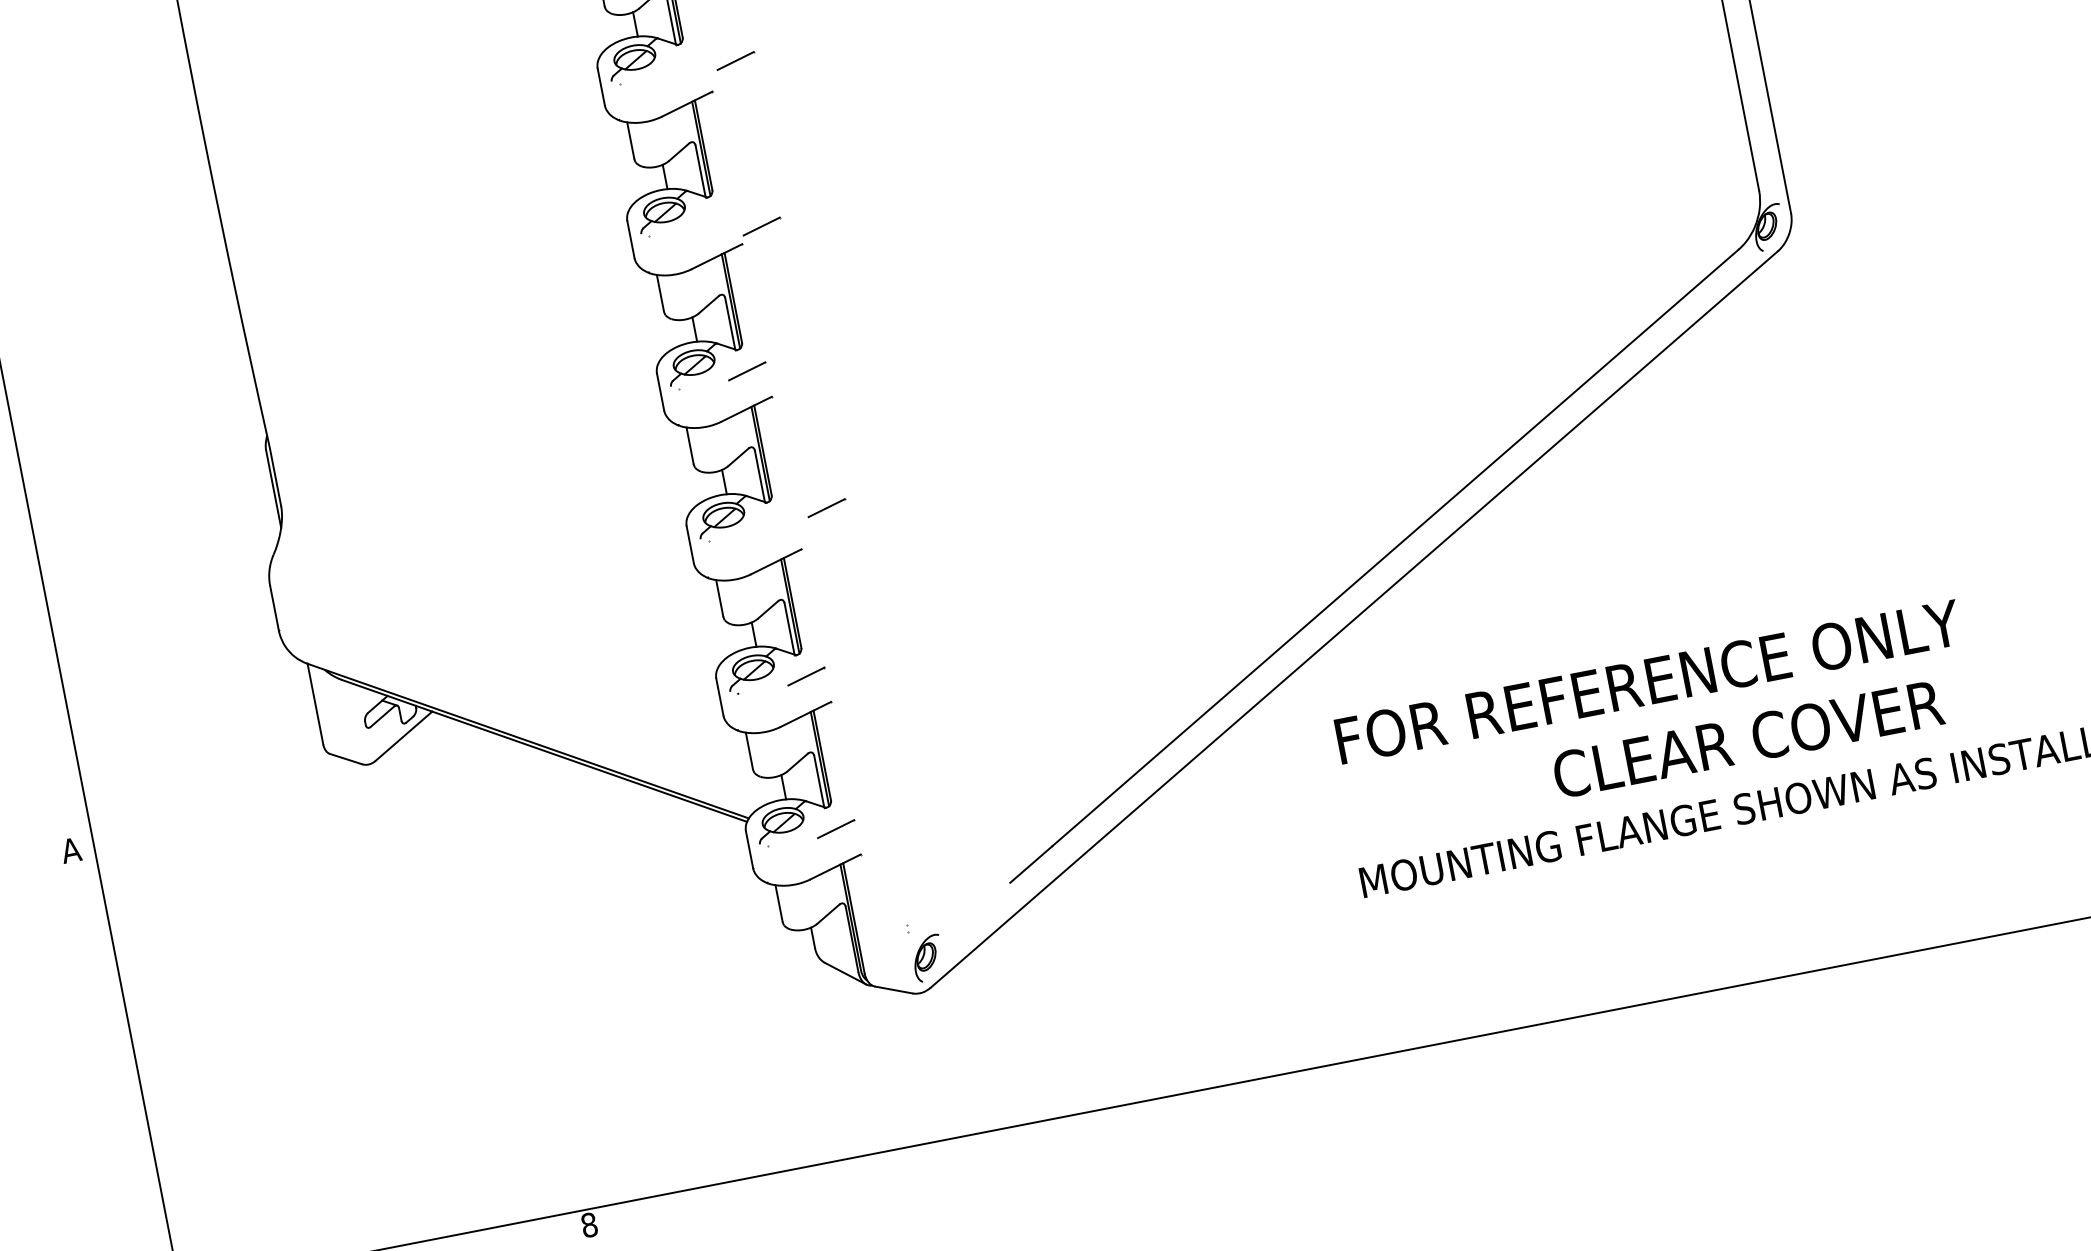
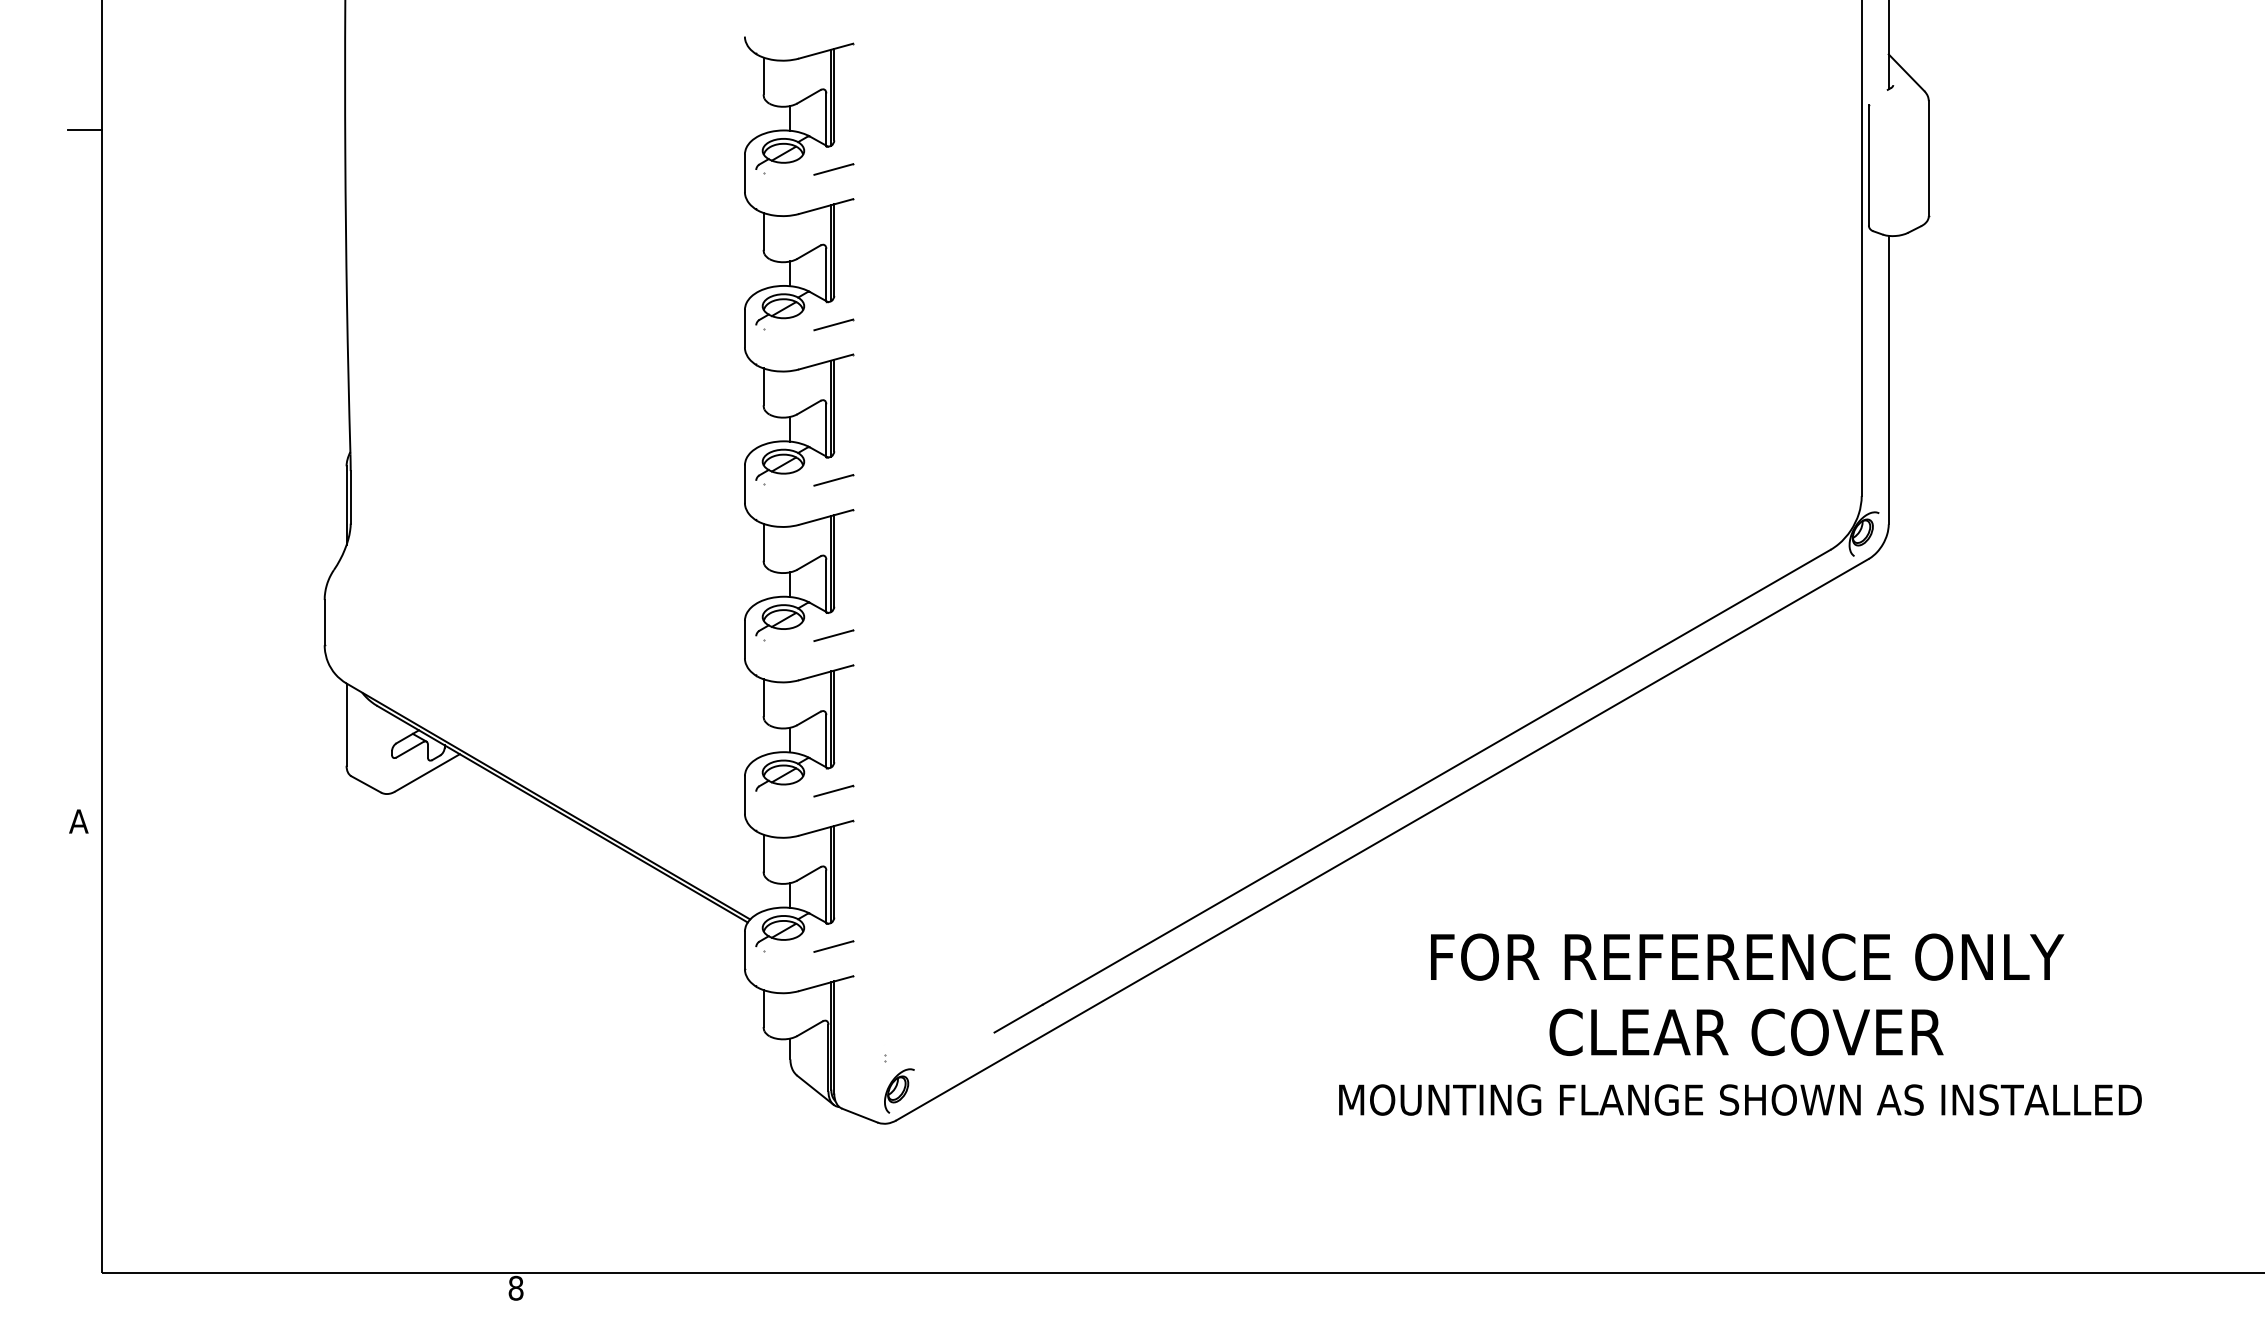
line: (735, 61) -> (833, 169), moved
line: (761, 226) -> (833, 324), moved
line: (826, 507) -> (833, 635), moved
text: (1648, 681) -> (1747, 956), moved

